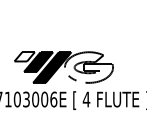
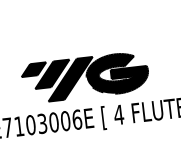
fill: (24, 56) -> (33, 69), added
fill: (88, 67) -> (116, 73), added

